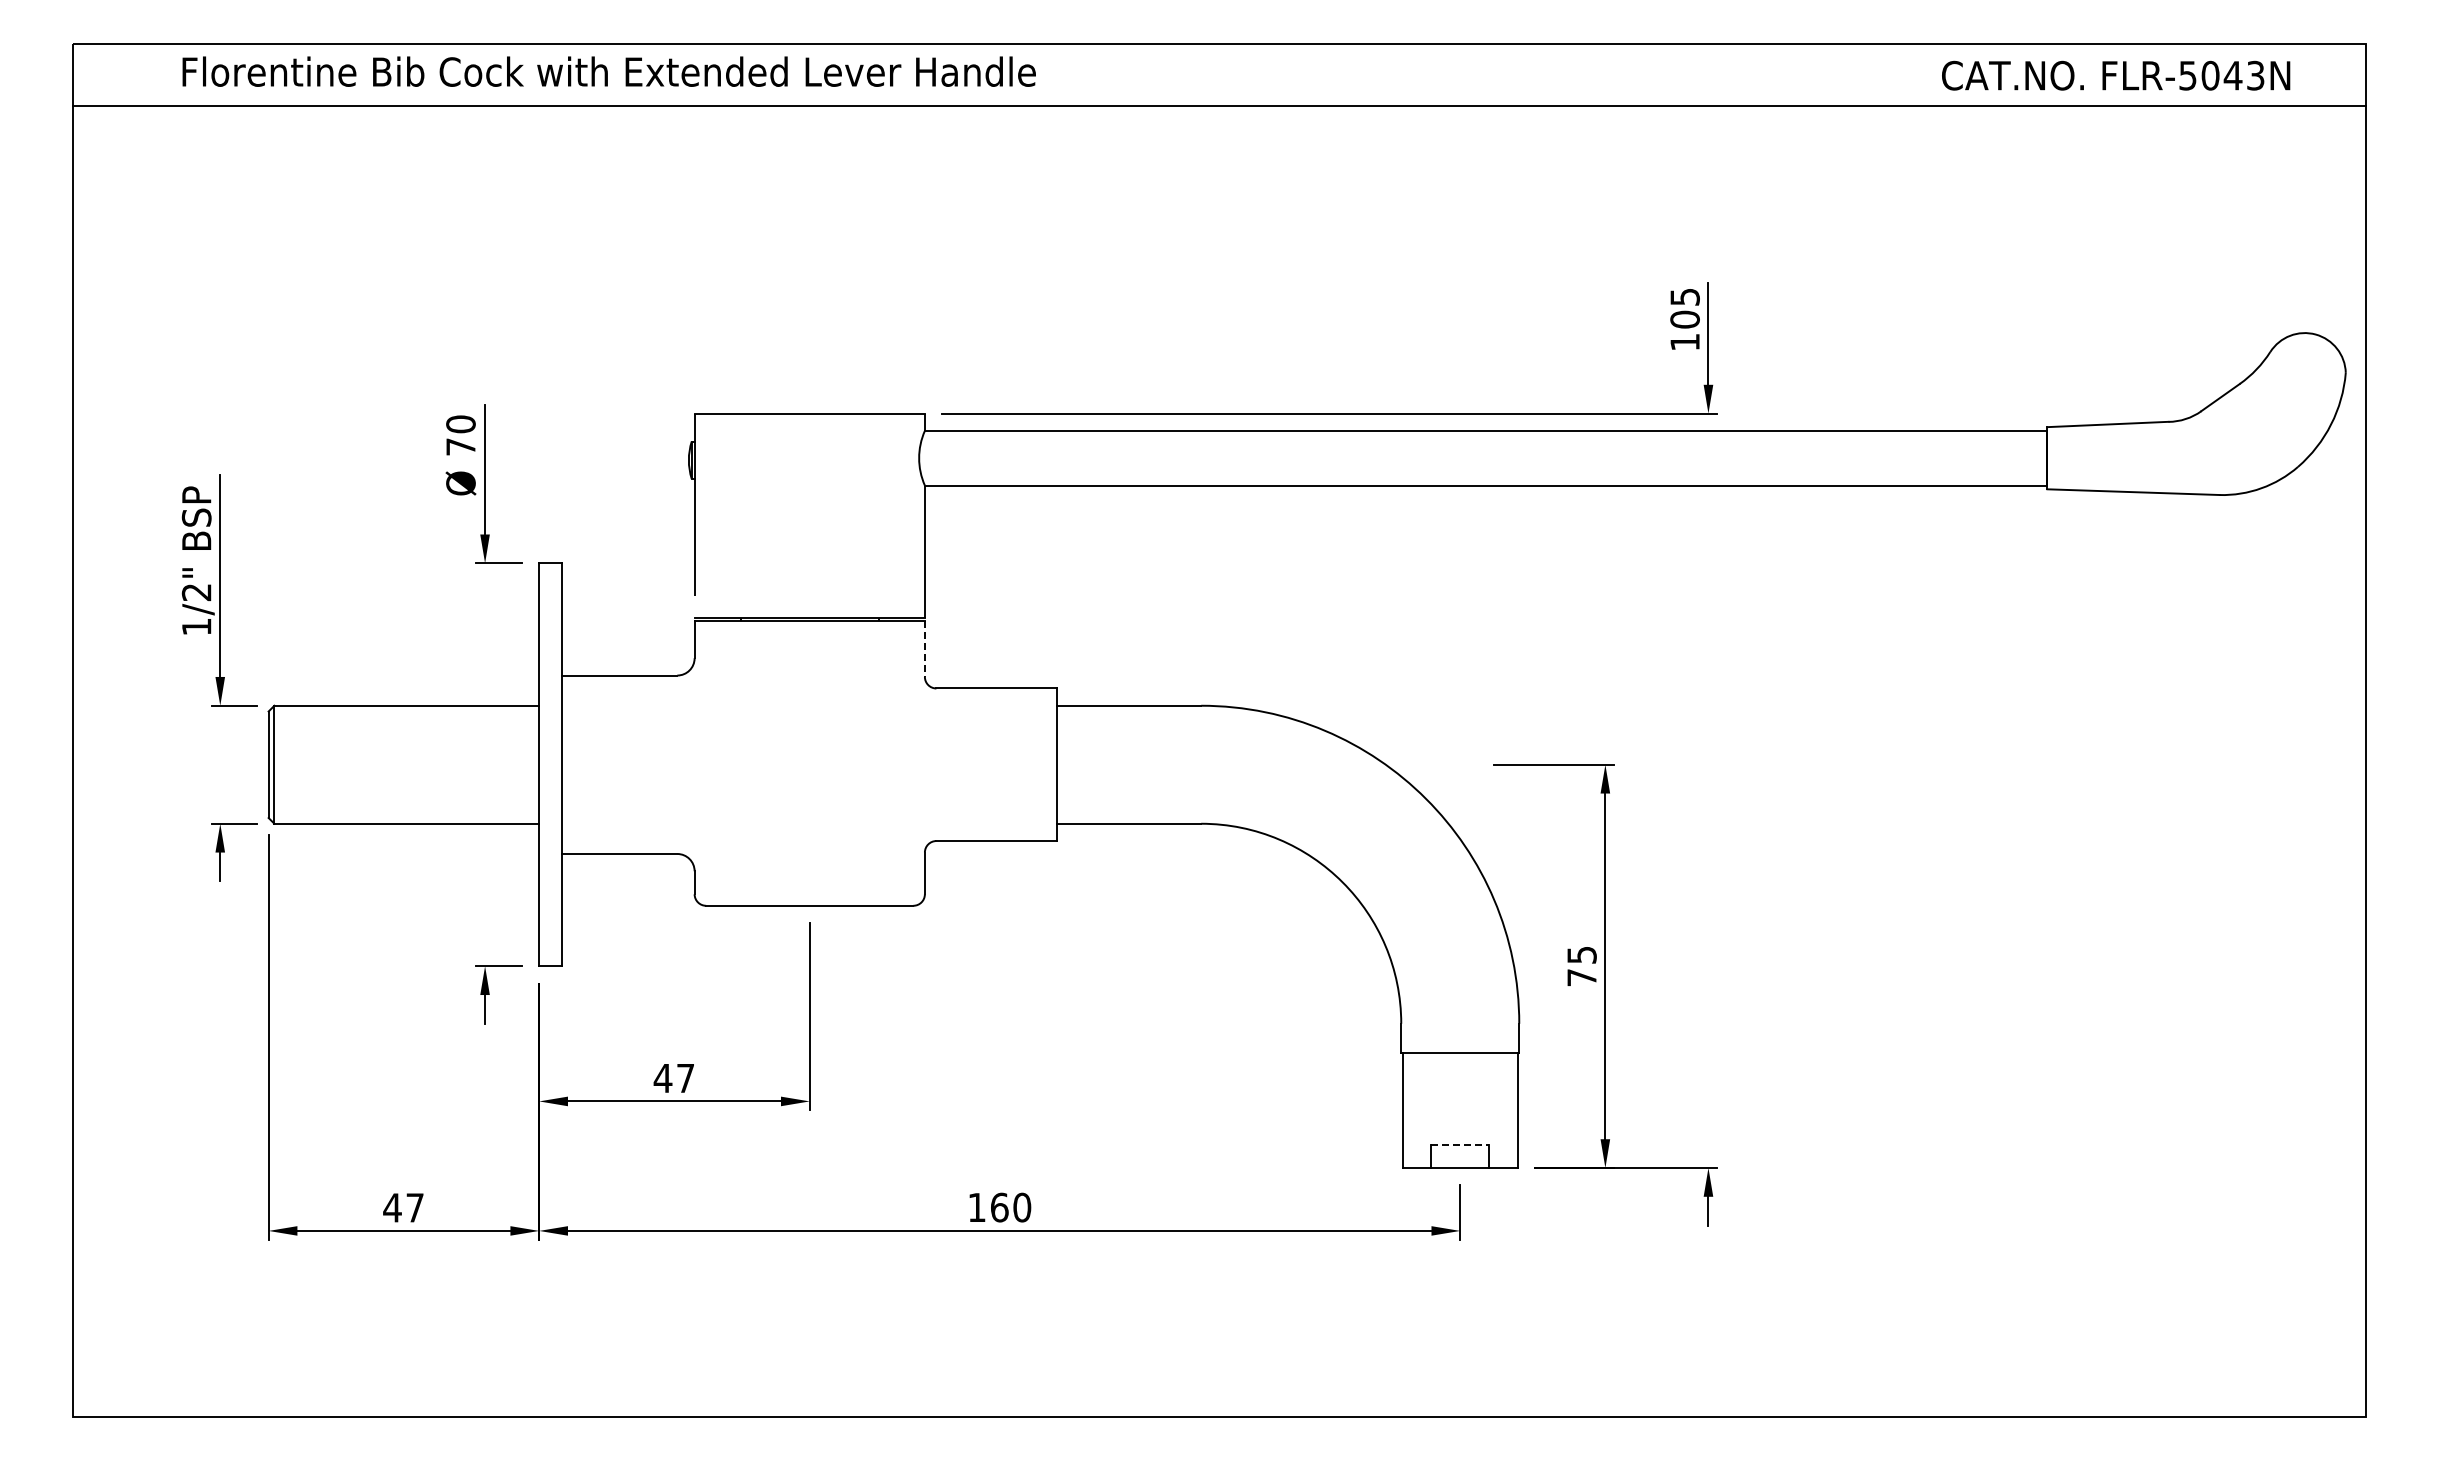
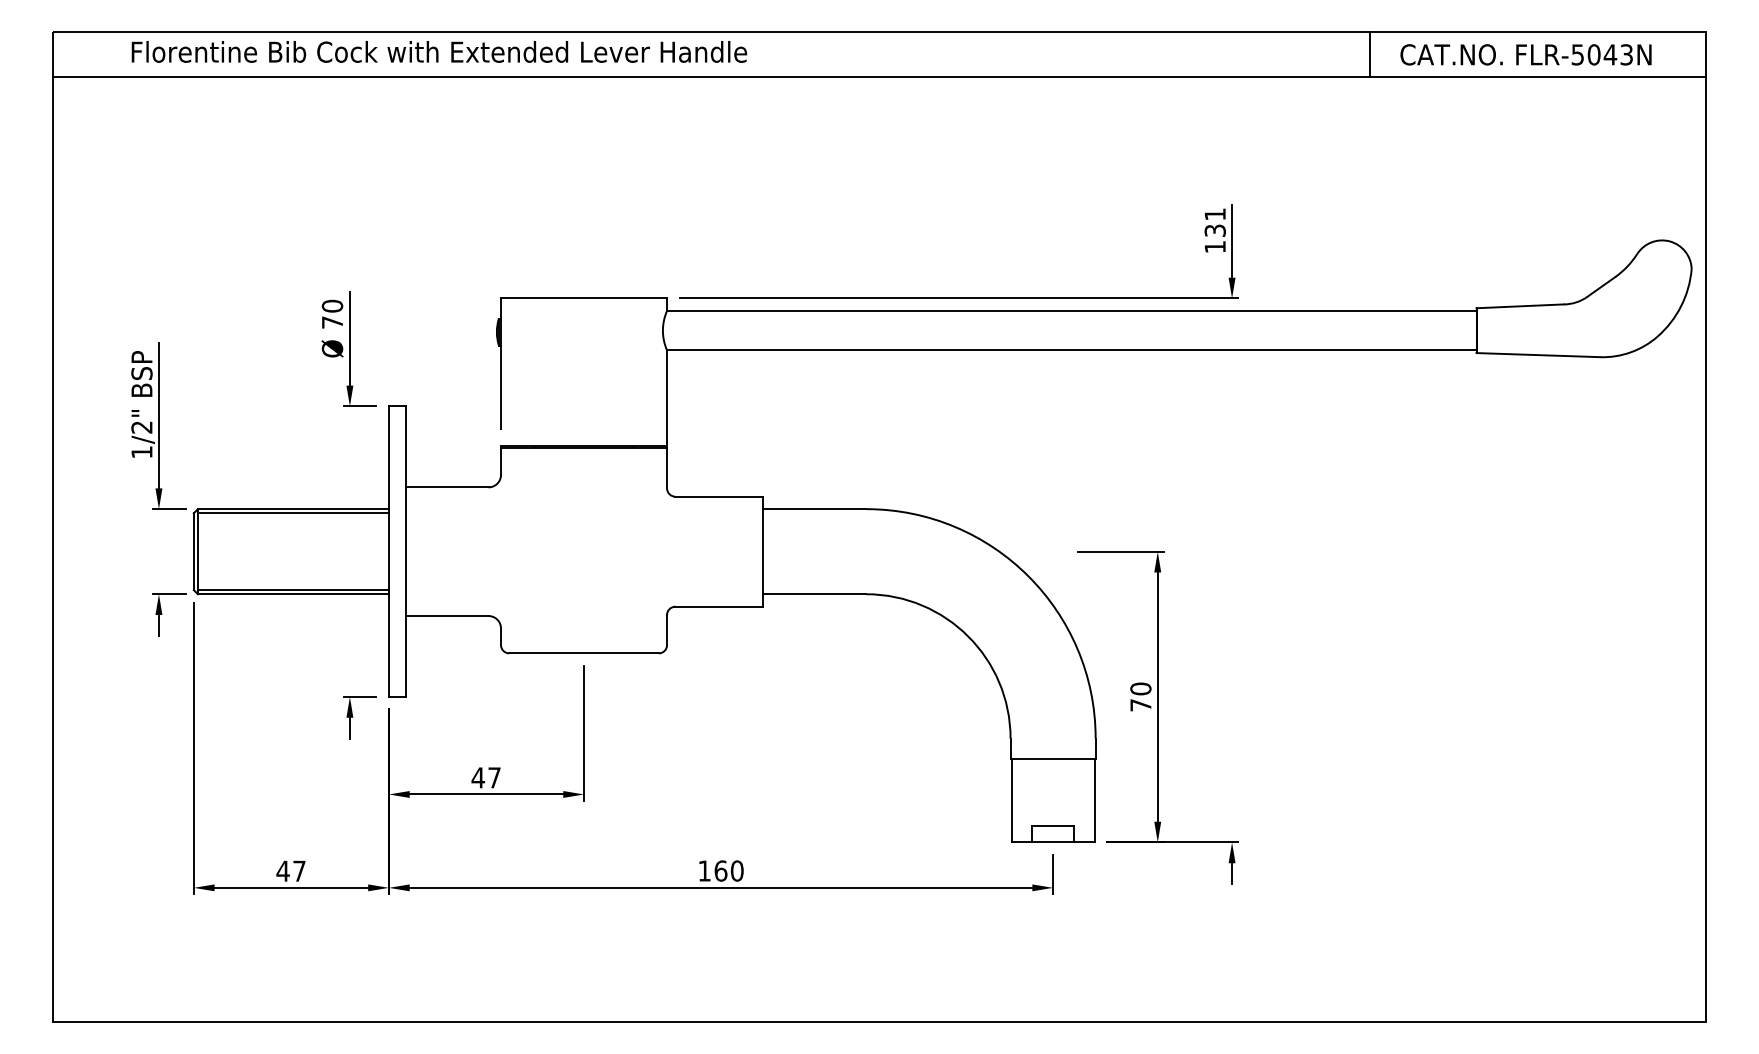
line: (1899, 74) -> (1369, 53), added
text: (1684, 308) -> (1214, 222), 105 -> 131
line: (924, 649) -> (666, 468), dashed -> solid
line: (406, 711) -> (293, 513), added
line: (406, 818) -> (293, 590), added
text: (1581, 954) -> (1140, 688), 75 -> 70
line: (1460, 1144) -> (1053, 825), dashed -> solid

